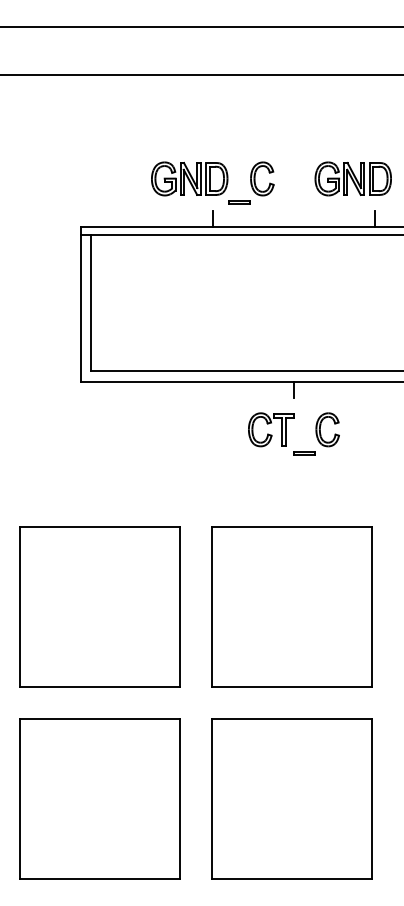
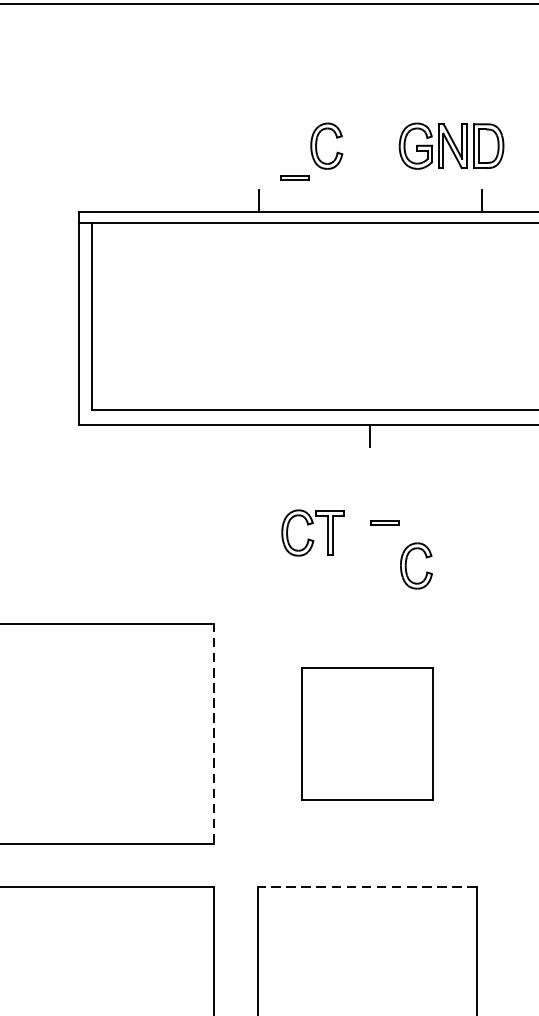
part: (189, 178) -> (226, 145), removed
part: (271, 429) -> (313, 532), moved
part: (320, 429) -> (406, 565), moved
part: (291, 606) -> (366, 732), size x0.6
line: (180, 607) -> (214, 734), solid -> dashed
line: (291, 719) -> (366, 888), solid -> dashed

